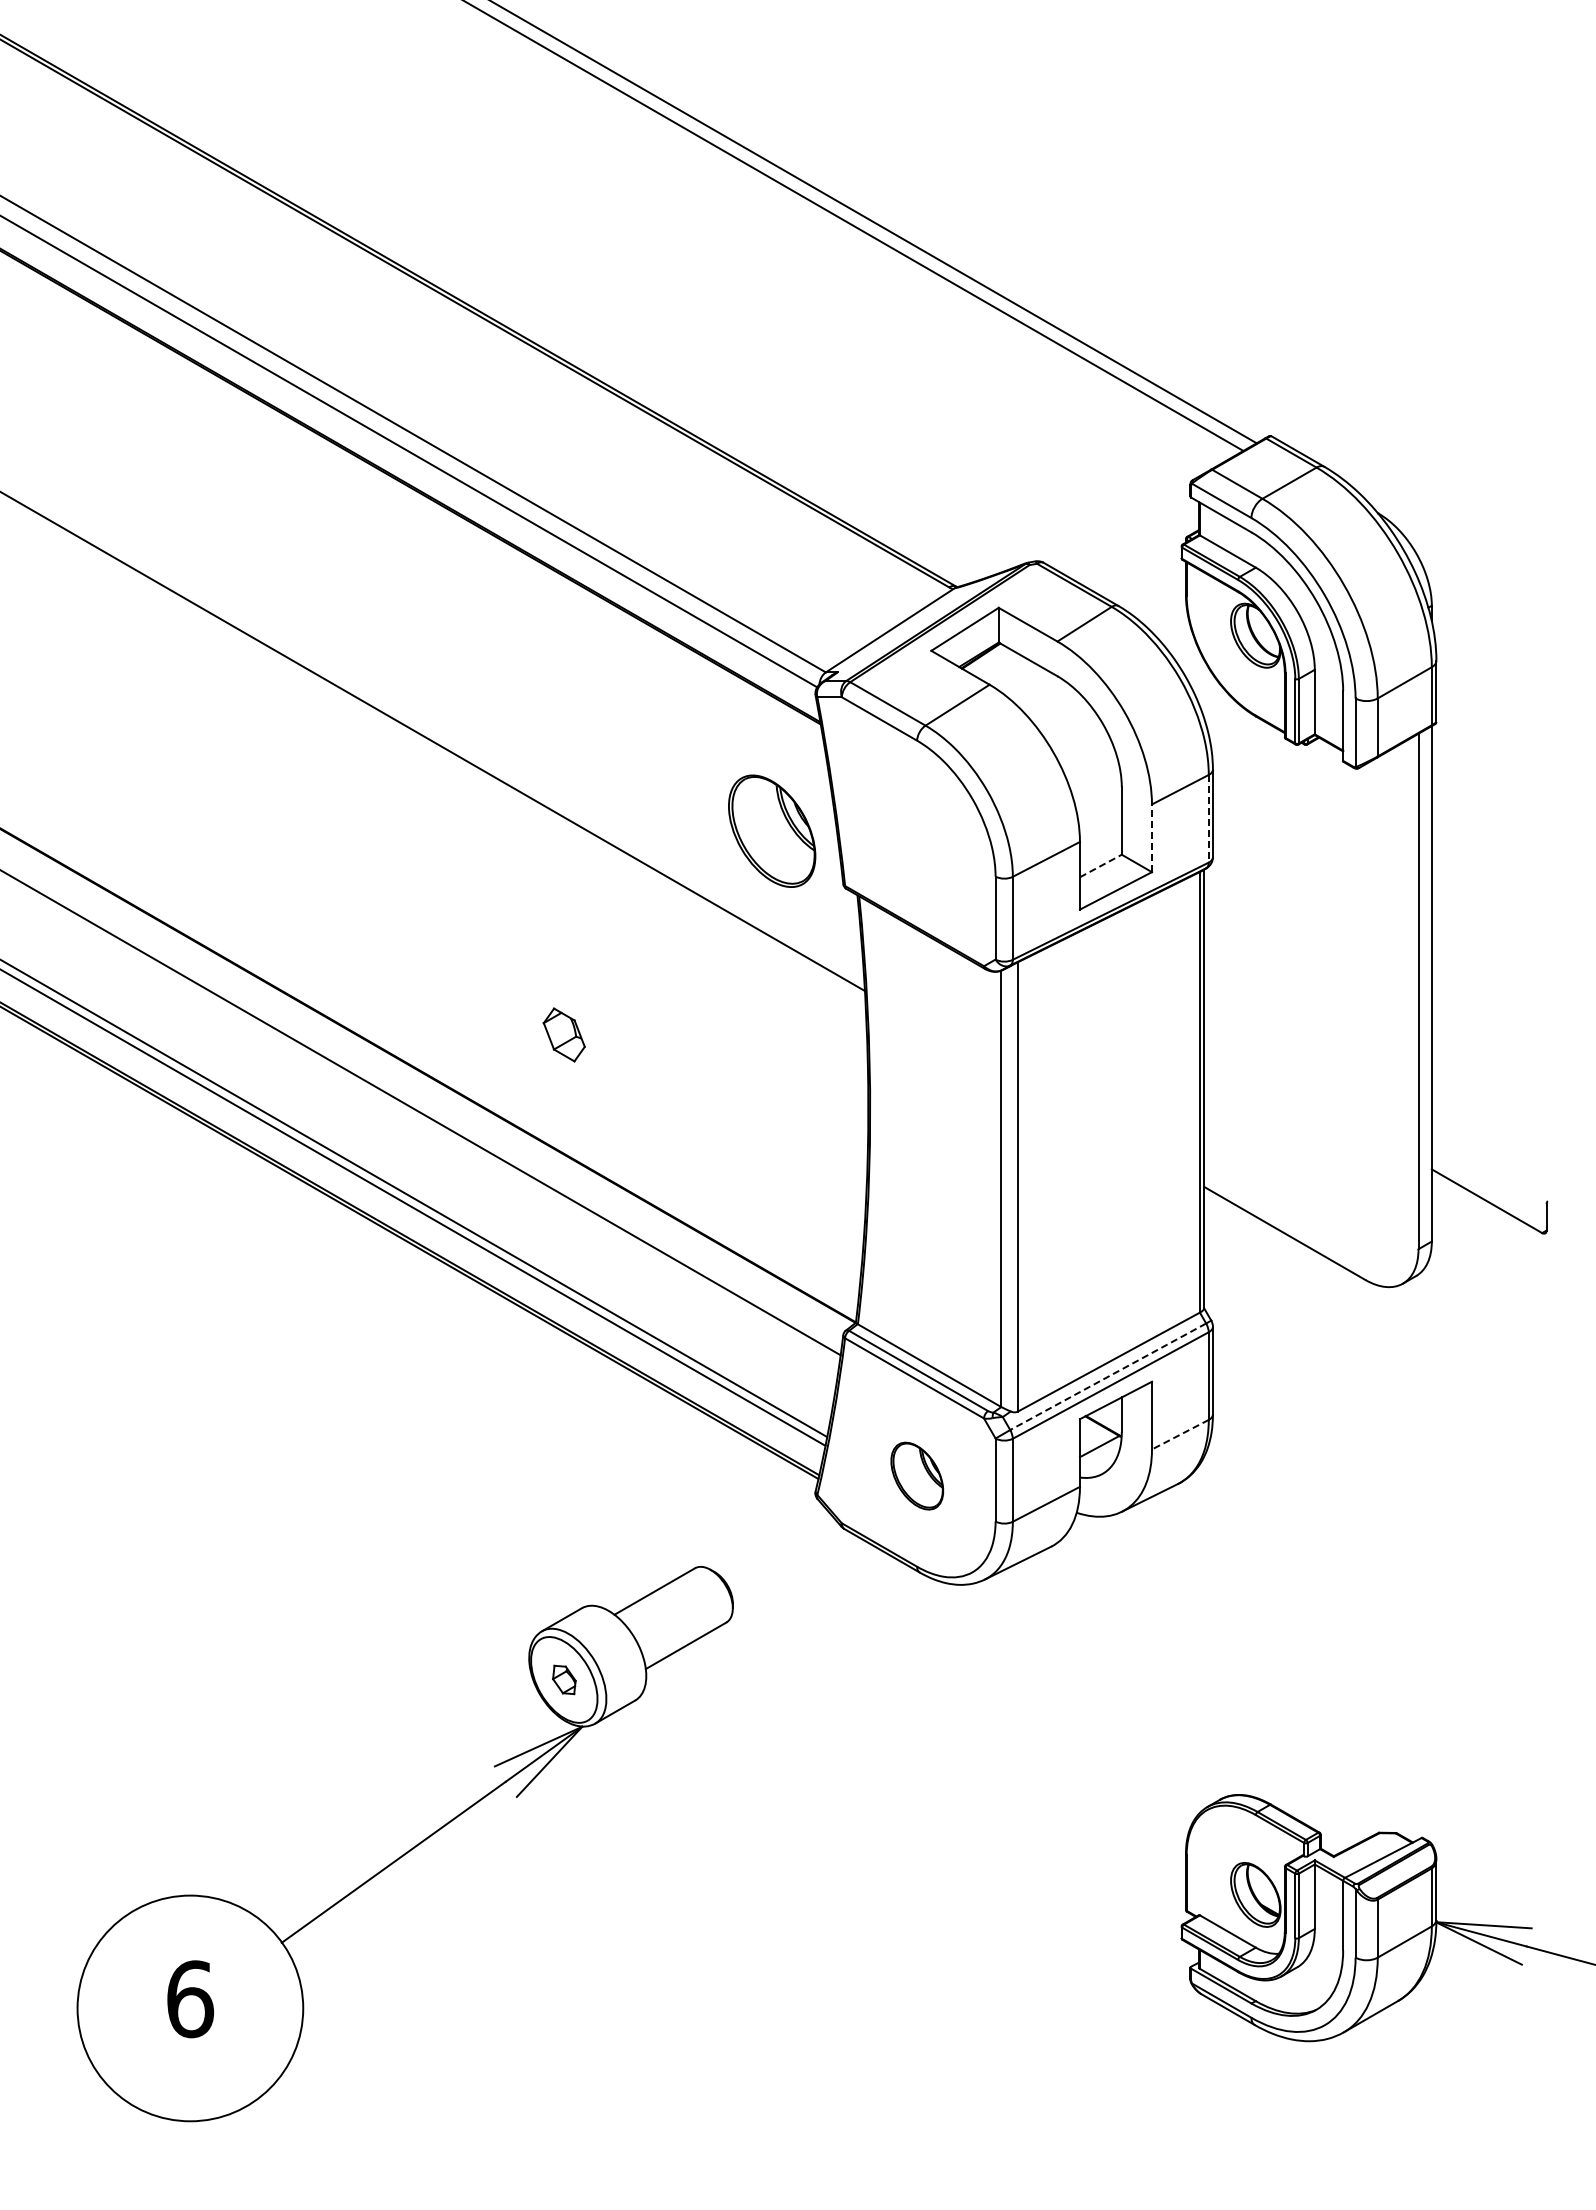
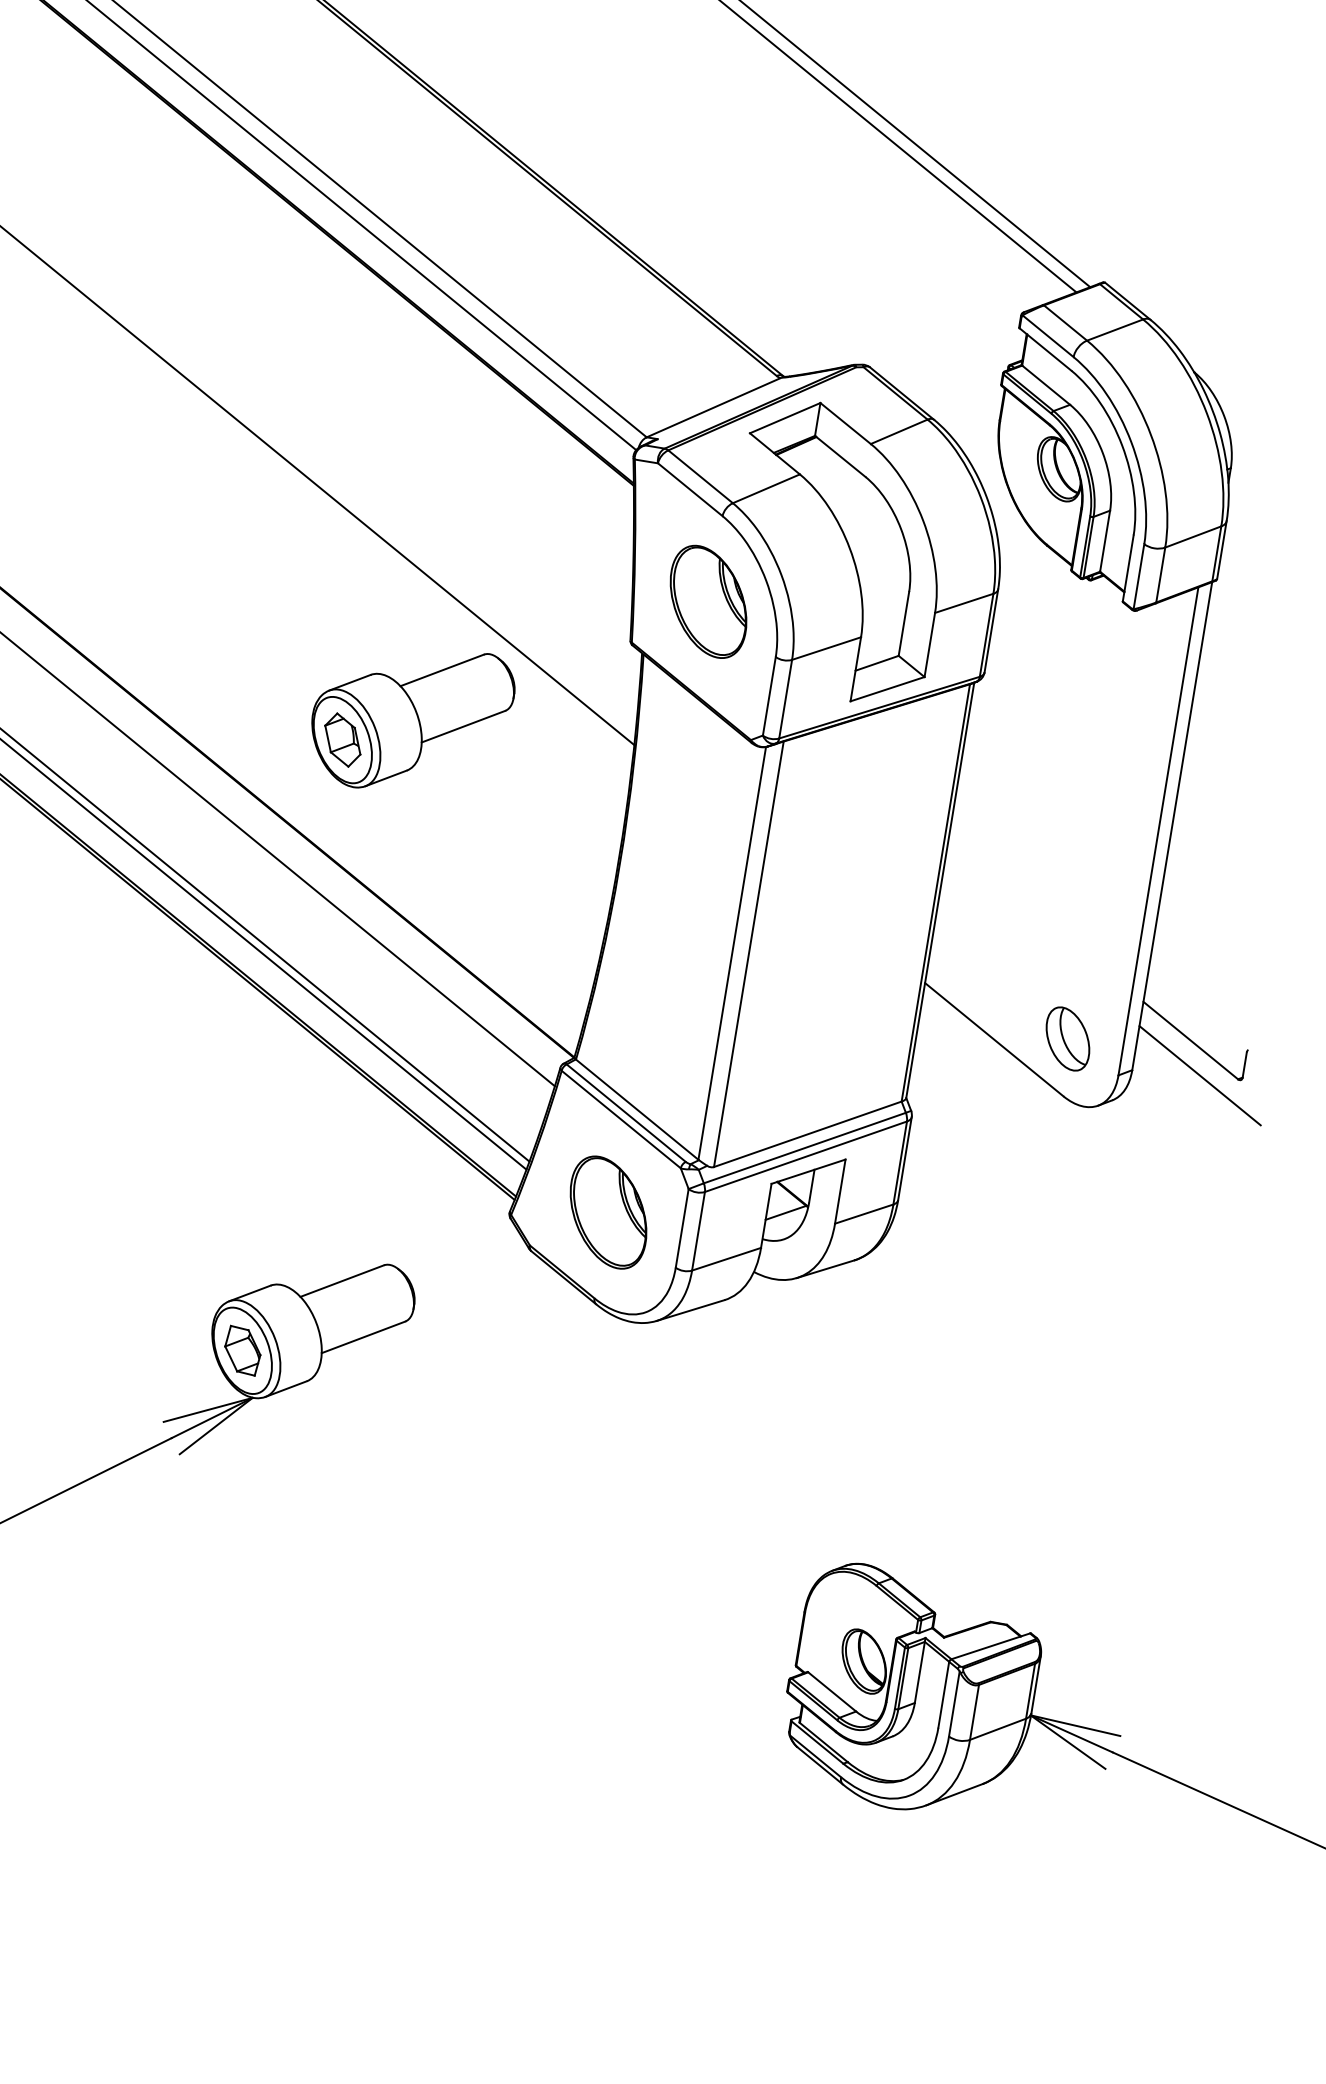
line: (1208, 818) -> (986, 635), dashed -> solid
part: (772, 830) -> (708, 601), moved
line: (1151, 838) -> (929, 645), dashed -> solid
line: (1100, 866) -> (876, 663), dashed -> solid
part: (630, 1001) -> (410, 718), added
part: (1360, 1219) -> (1068, 1038), added
line: (1502, 1235) -> (1200, 1075), added
line: (1108, 1376) -> (805, 1147), dashed -> solid
line: (1179, 1434) -> (863, 1213), dashed -> solid
part: (917, 1475) -> (608, 1211), size x1.67
part: (564, 1679) -> (243, 1350), size x1.67

